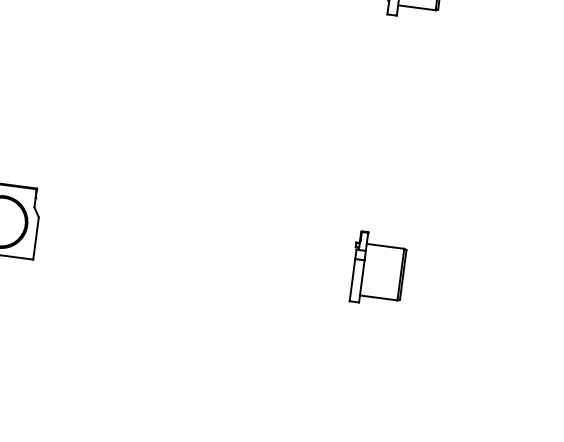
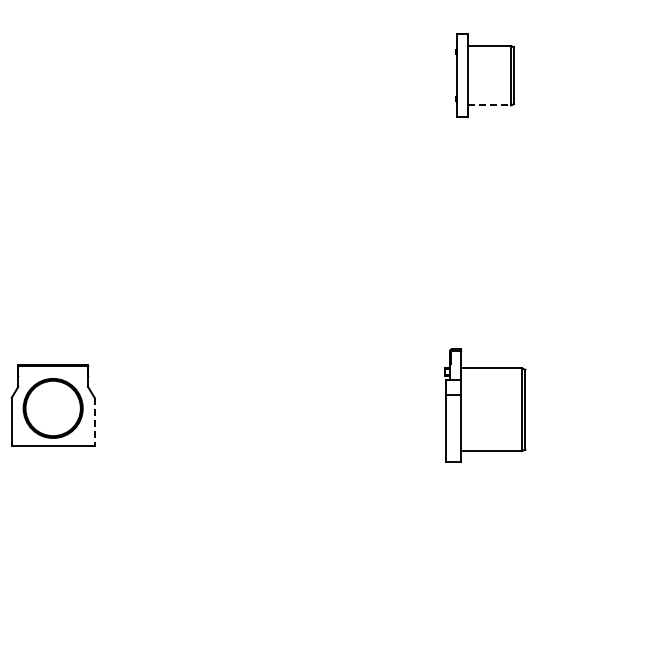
line: (416, 7) -> (489, 105), solid -> dashed
line: (35, 239) -> (94, 422), solid -> dashed
part: (377, 268) -> (484, 405), size x1.4

